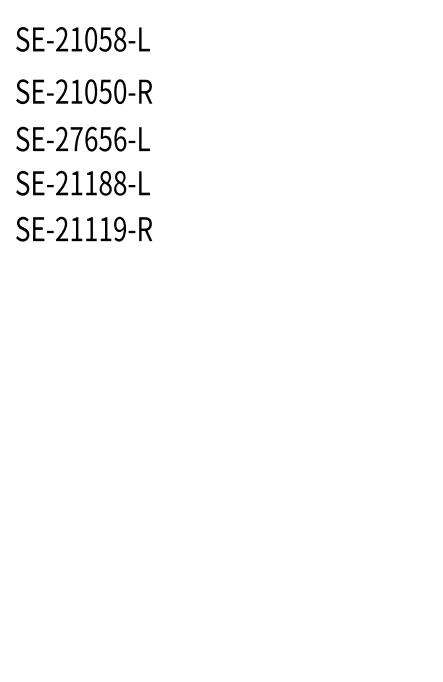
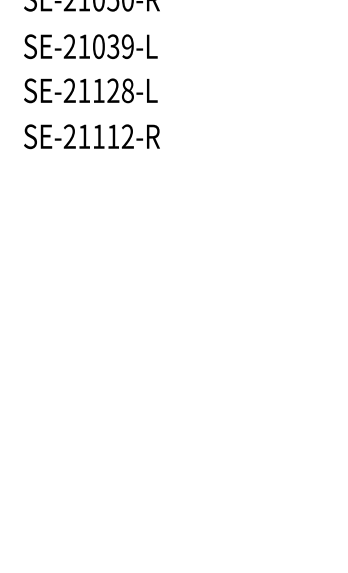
text: (98, 138) -> (106, 46), SE-27656-L -> SE-21039-L
text: (105, 183) -> (113, 91), SE-21188-L -> SE-21128-L
text: (120, 229) -> (128, 137), SE-21119-R -> SE-21112-R

